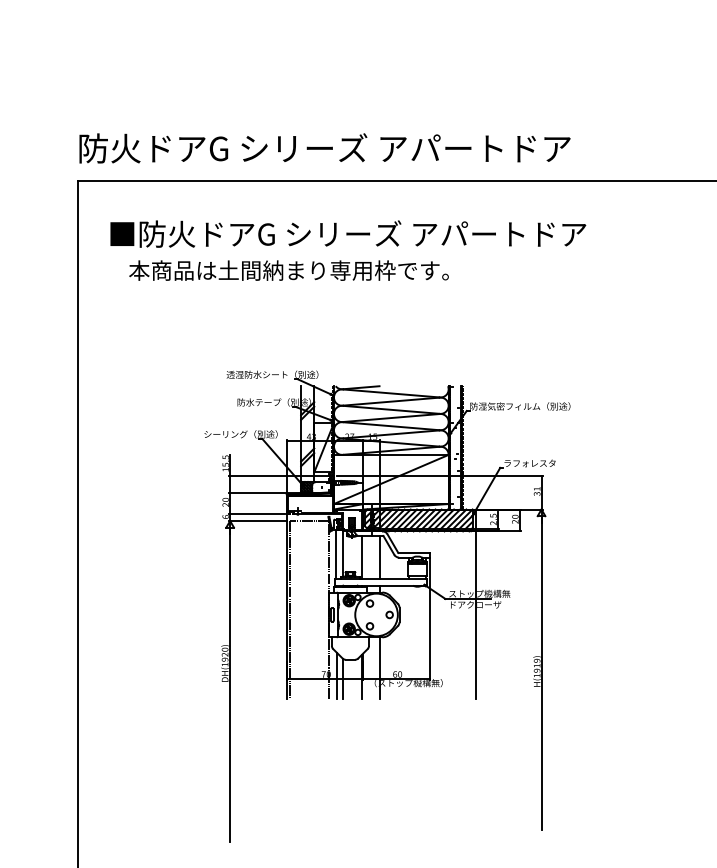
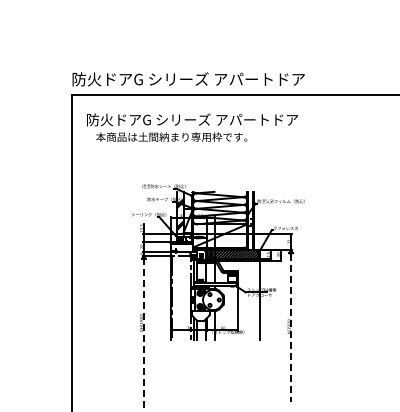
text: (347, 233) -> (199, 119), ■防火ドアG シリーズ アパートドア -> 防火ドアG シリーズ アパートドア
line: (542, 672) -> (291, 327), solid -> dashed
line: (229, 683) -> (143, 332), solid -> dashed

